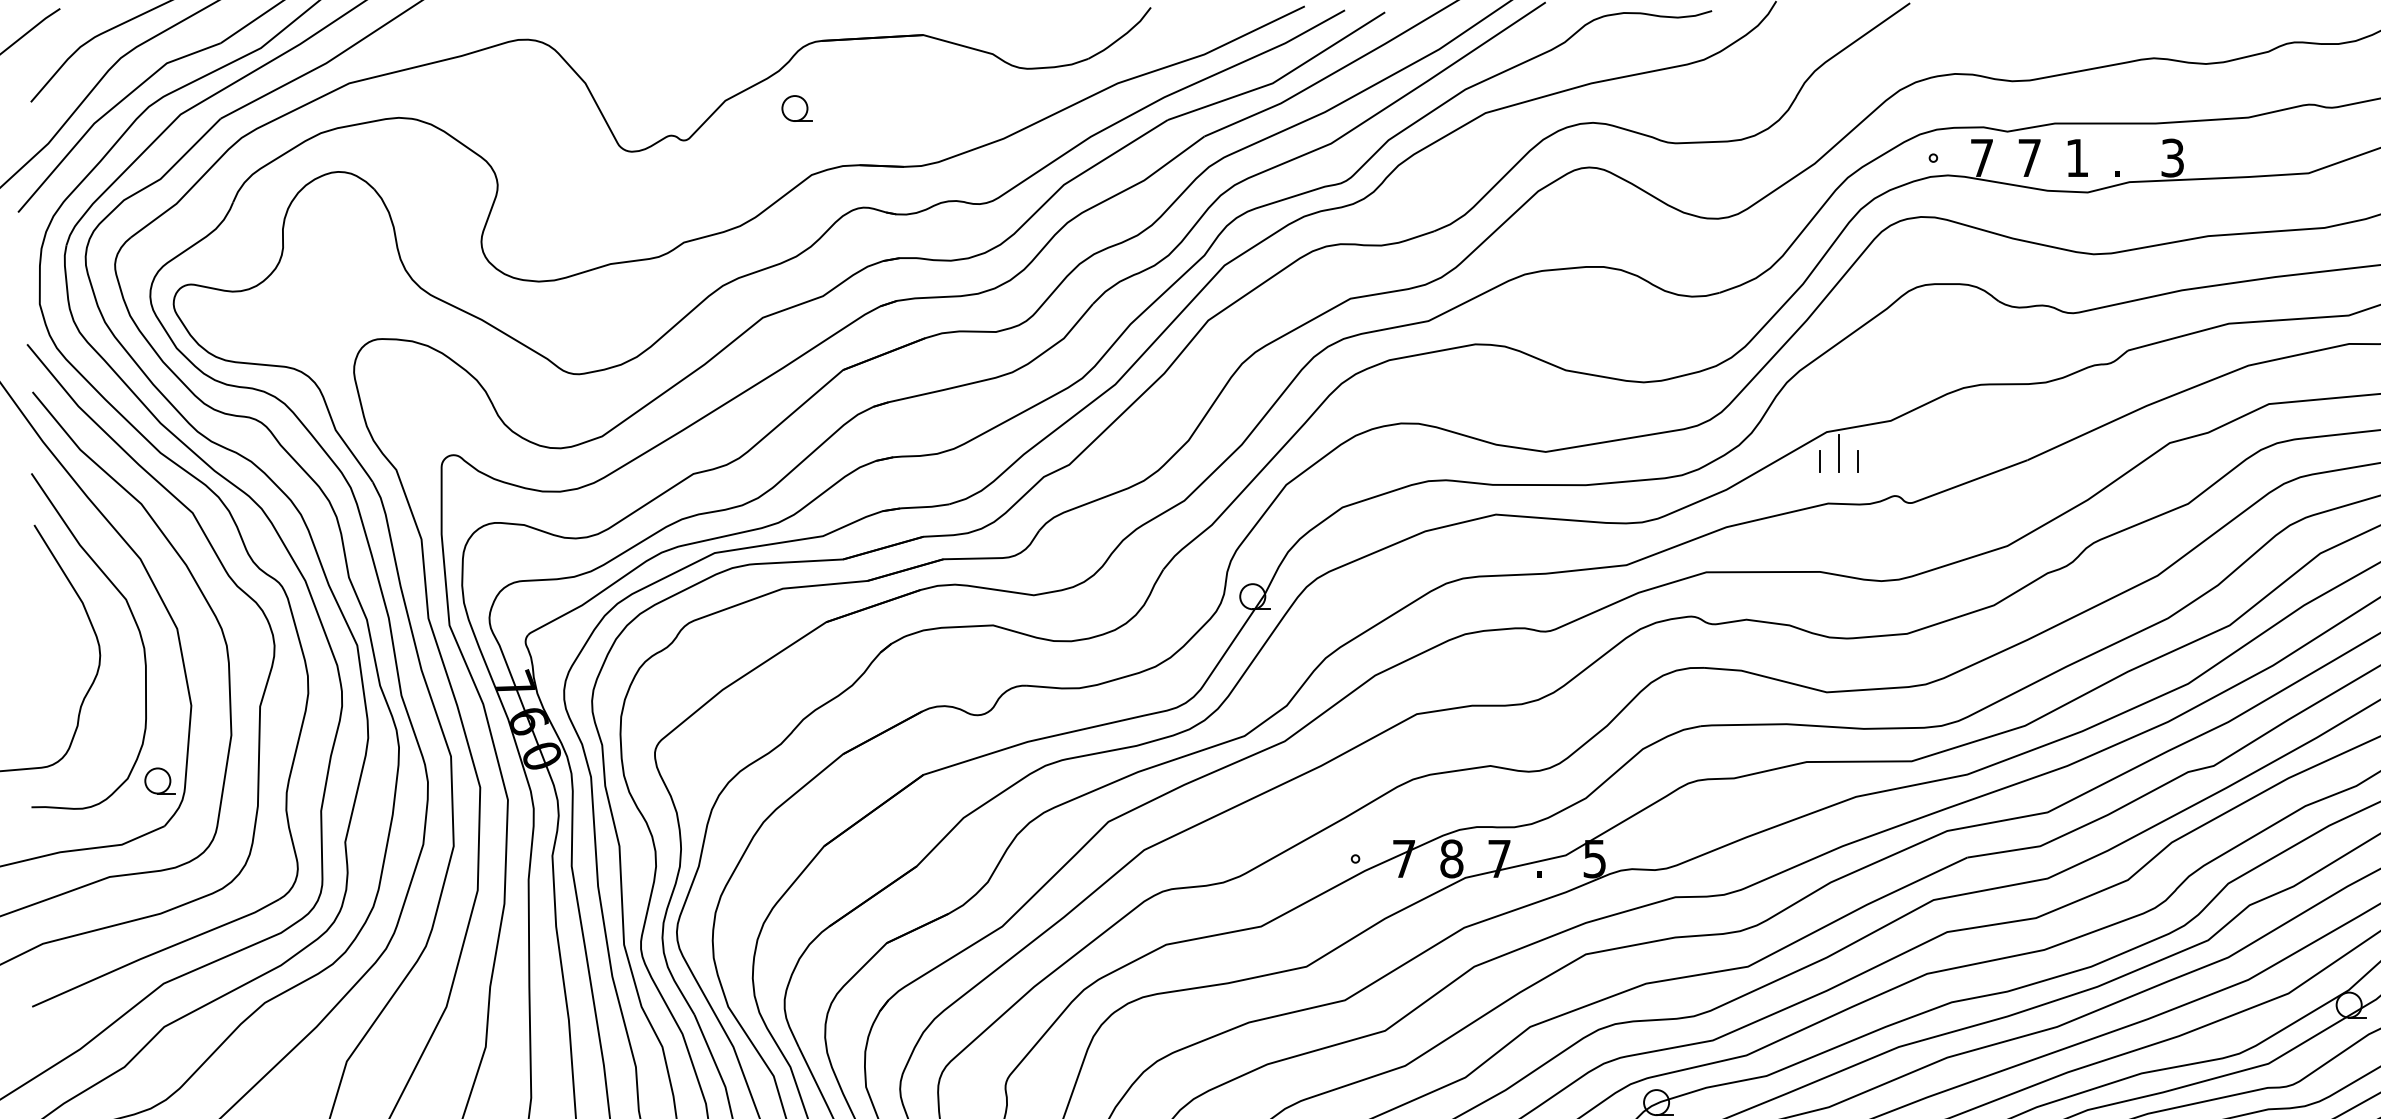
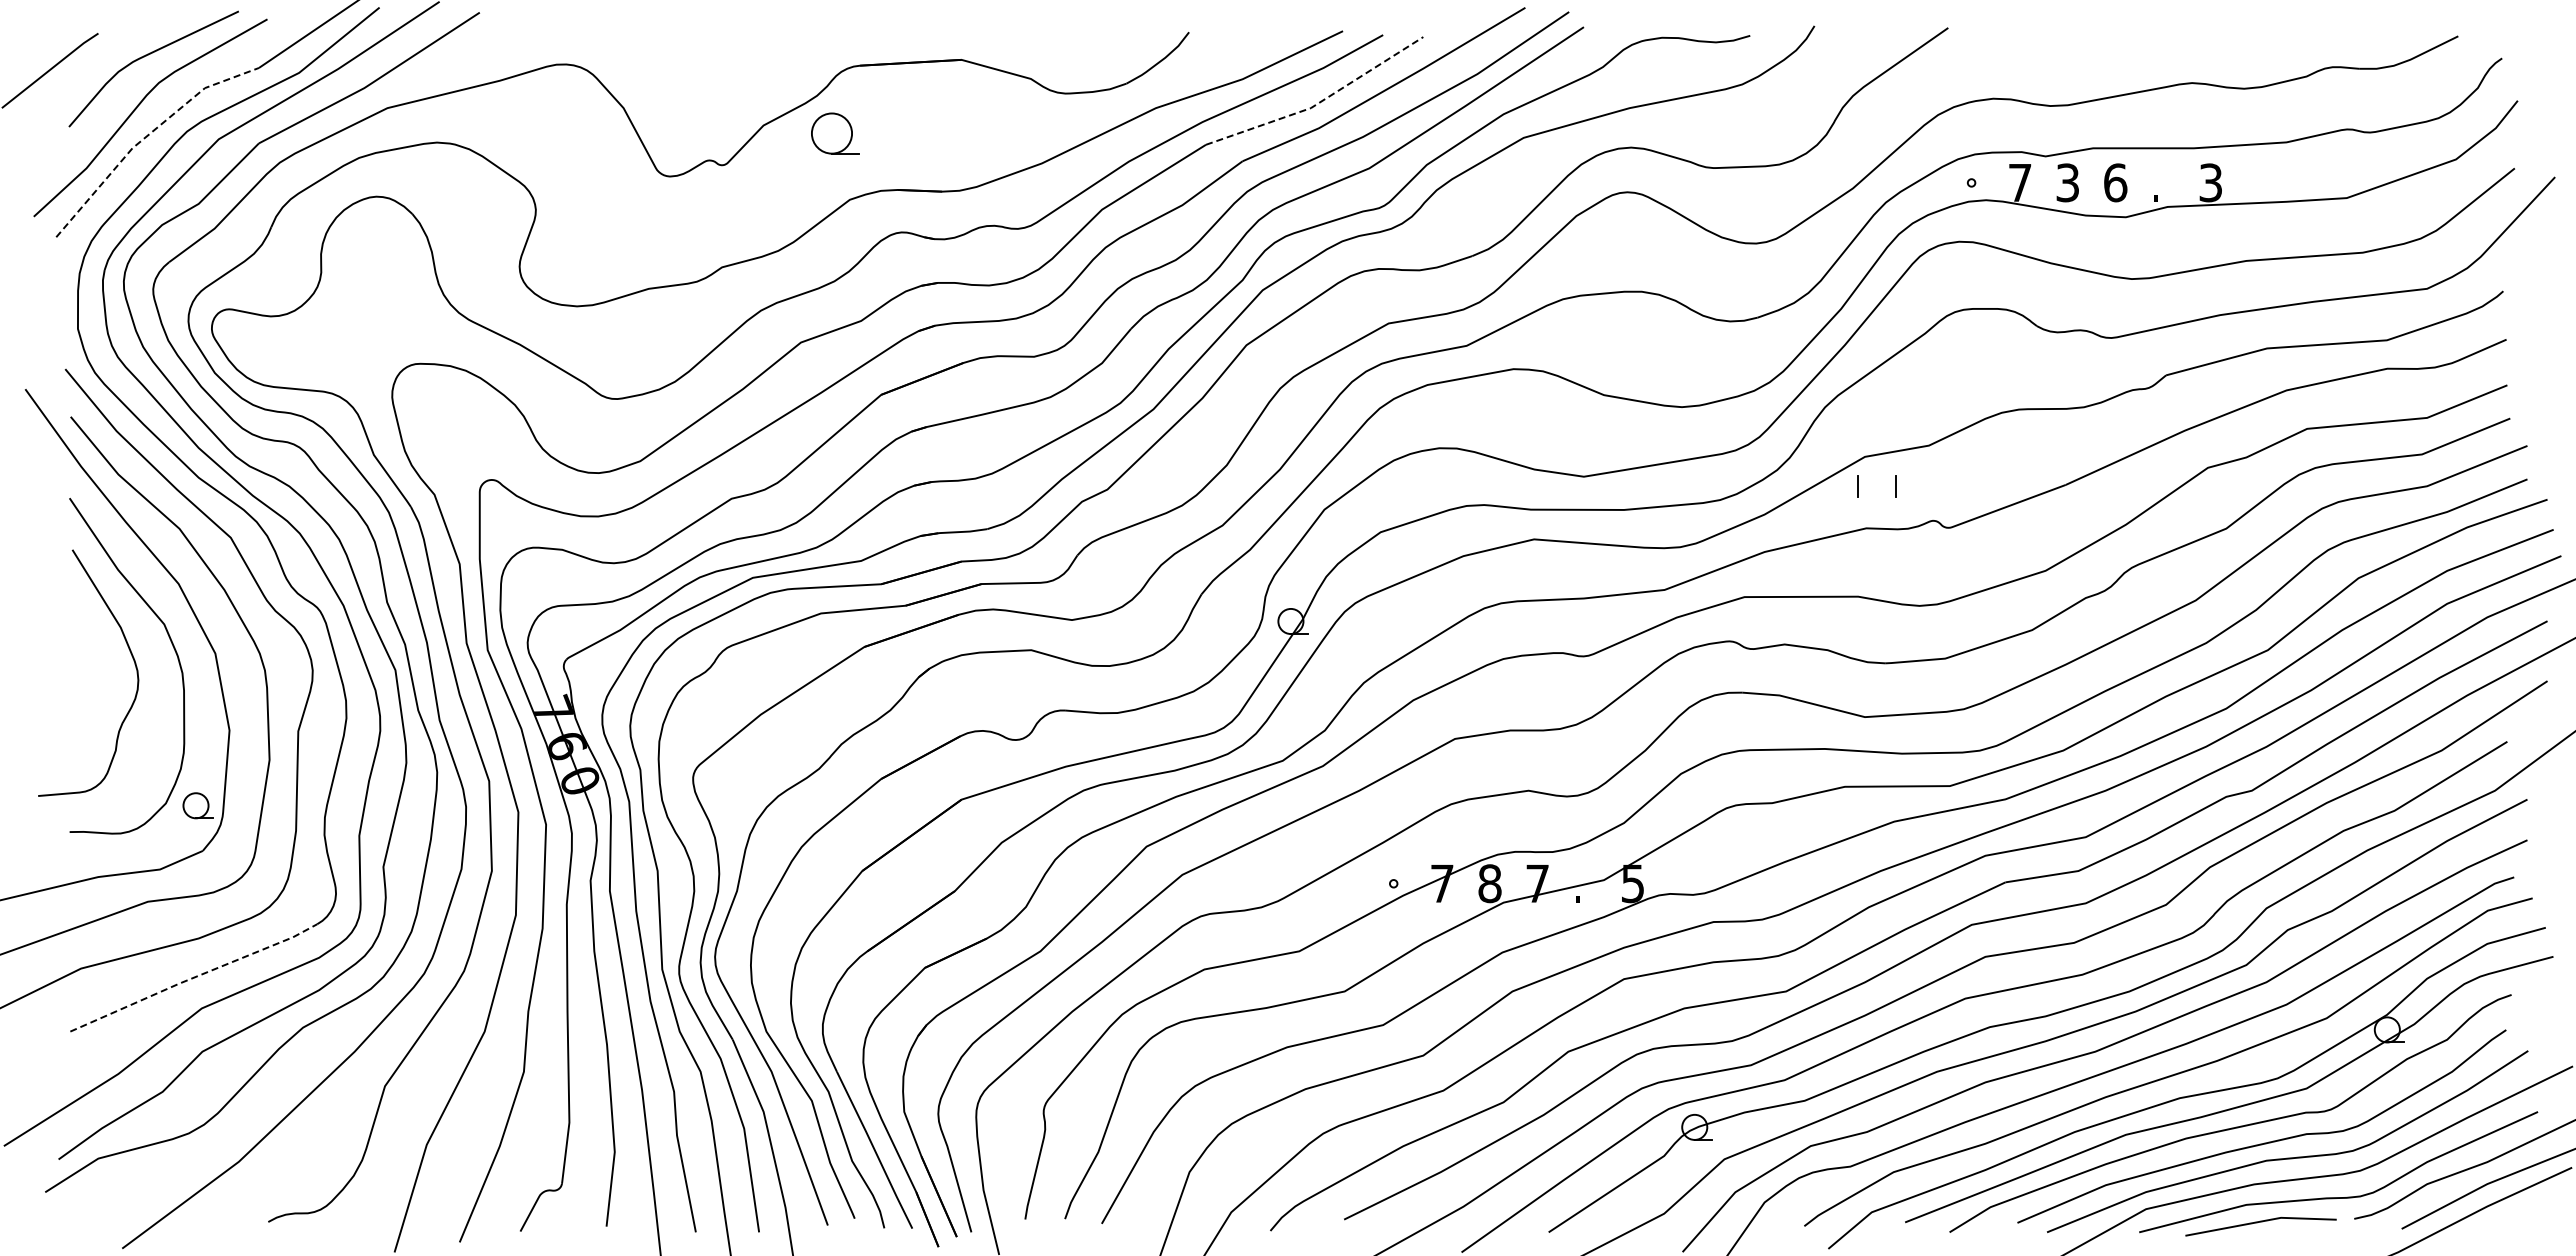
line: (1282, 77) -> (1320, 102), solid -> dashed
part: (796, 107) -> (834, 132), size x1.6
line: (108, 111) -> (146, 136), solid -> dashed
text: (2029, 157) -> (2067, 182), 7 -> 3
text: (2077, 157) -> (2115, 182), 1 -> 6
line: (1839, 453) -> (1877, 478), removed
line: (156, 952) -> (194, 977), solid -> dashed

